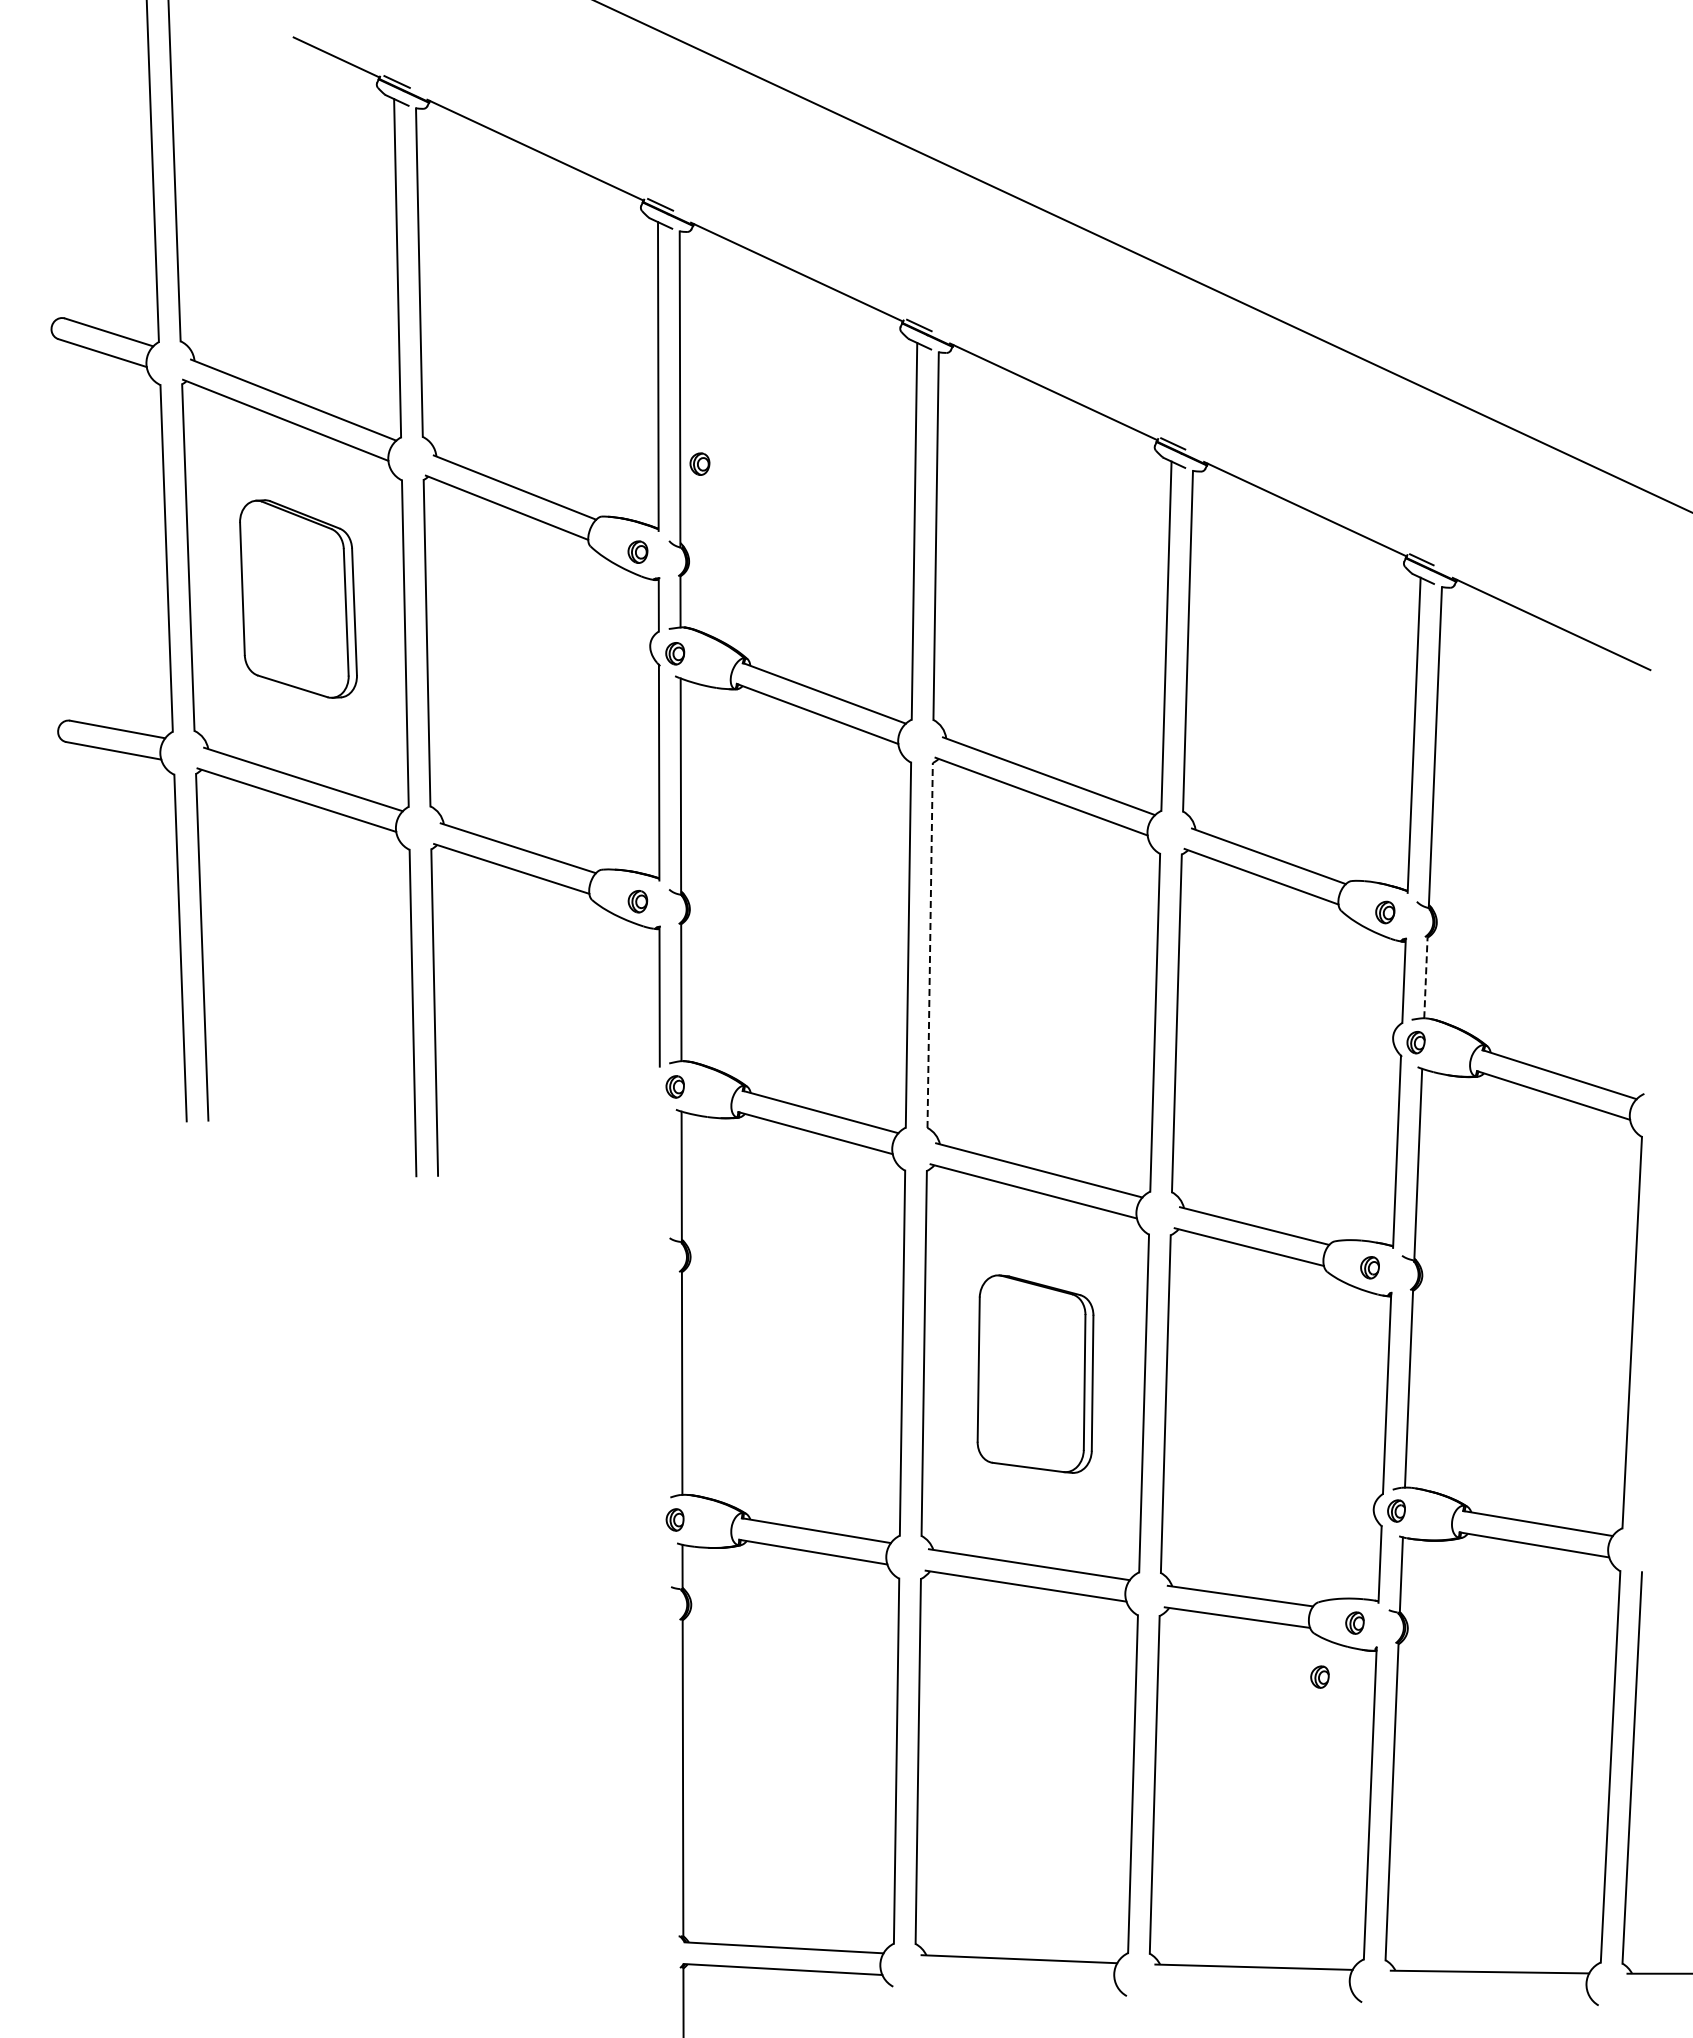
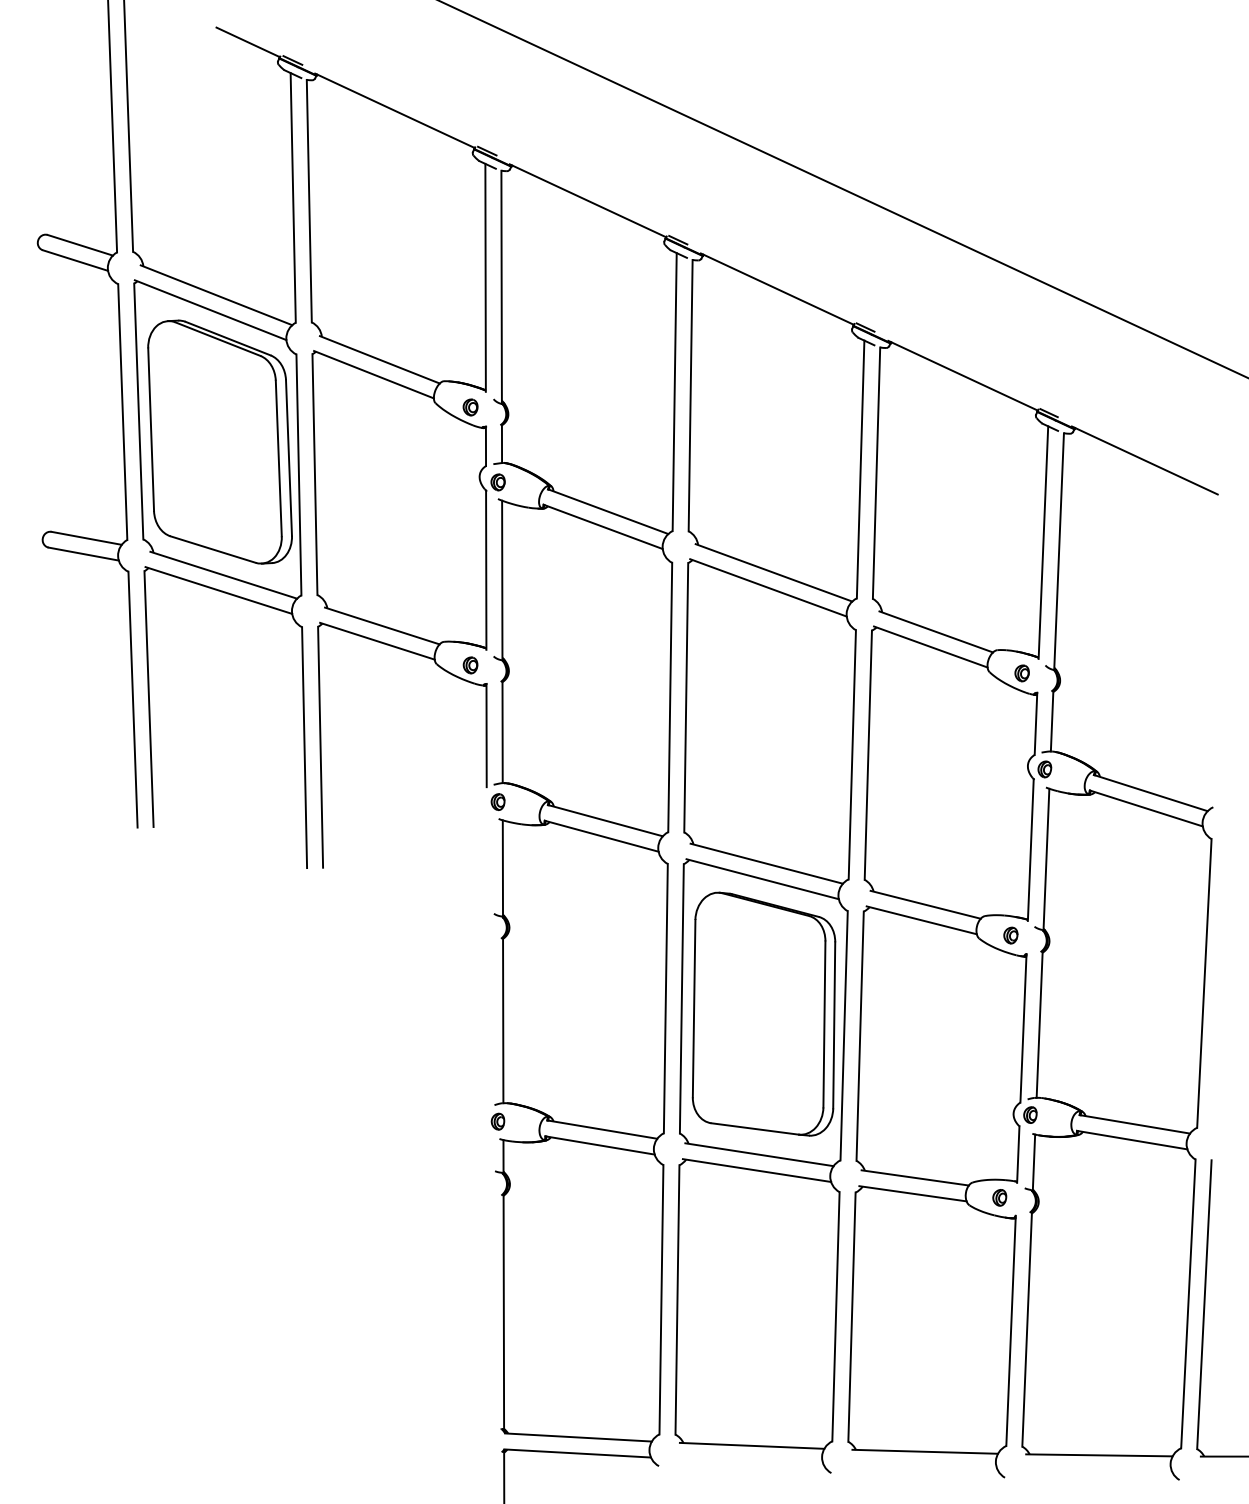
part: (699, 463) -> (516, 342), removed
part: (298, 598) -> (220, 441), size x1.67
line: (930, 945) -> (686, 697), dashed -> solid
line: (1425, 977) -> (1051, 721), dashed -> solid
part: (1035, 1373) -> (763, 1013), size x1.67
part: (1319, 1676) -> (973, 1237), removed

